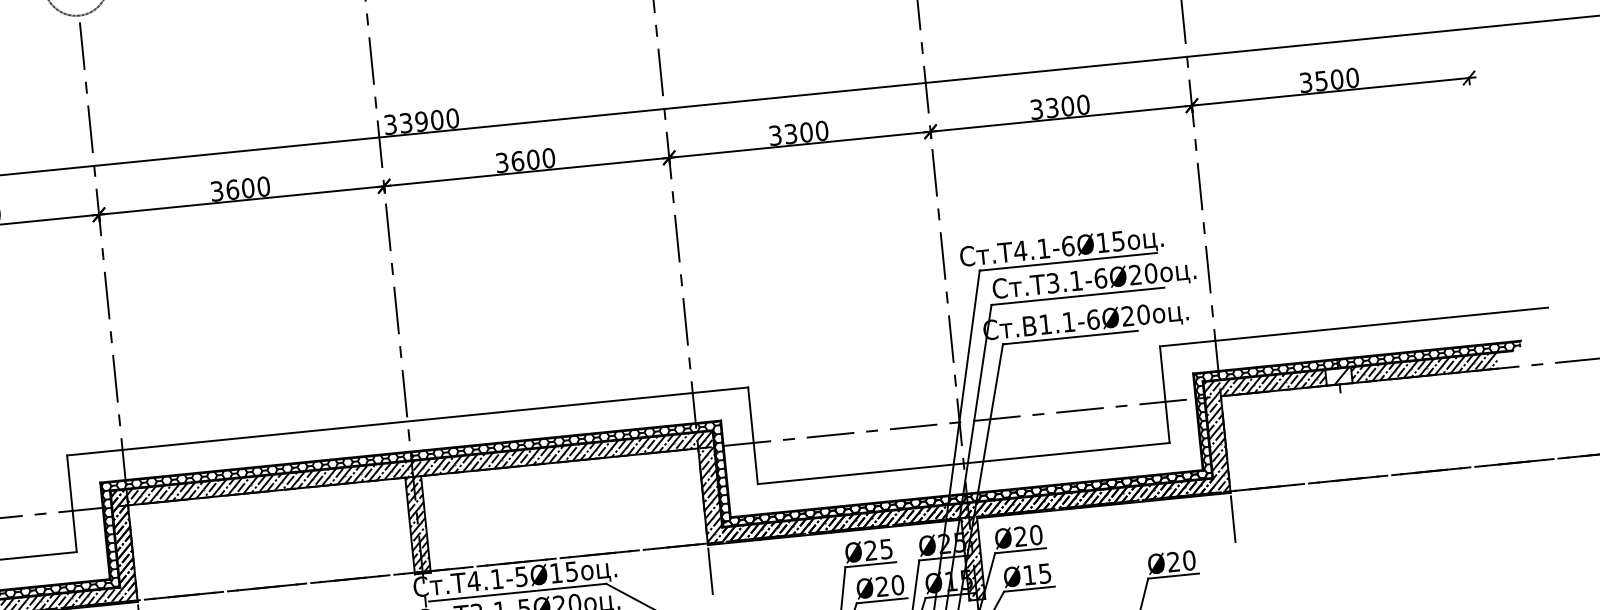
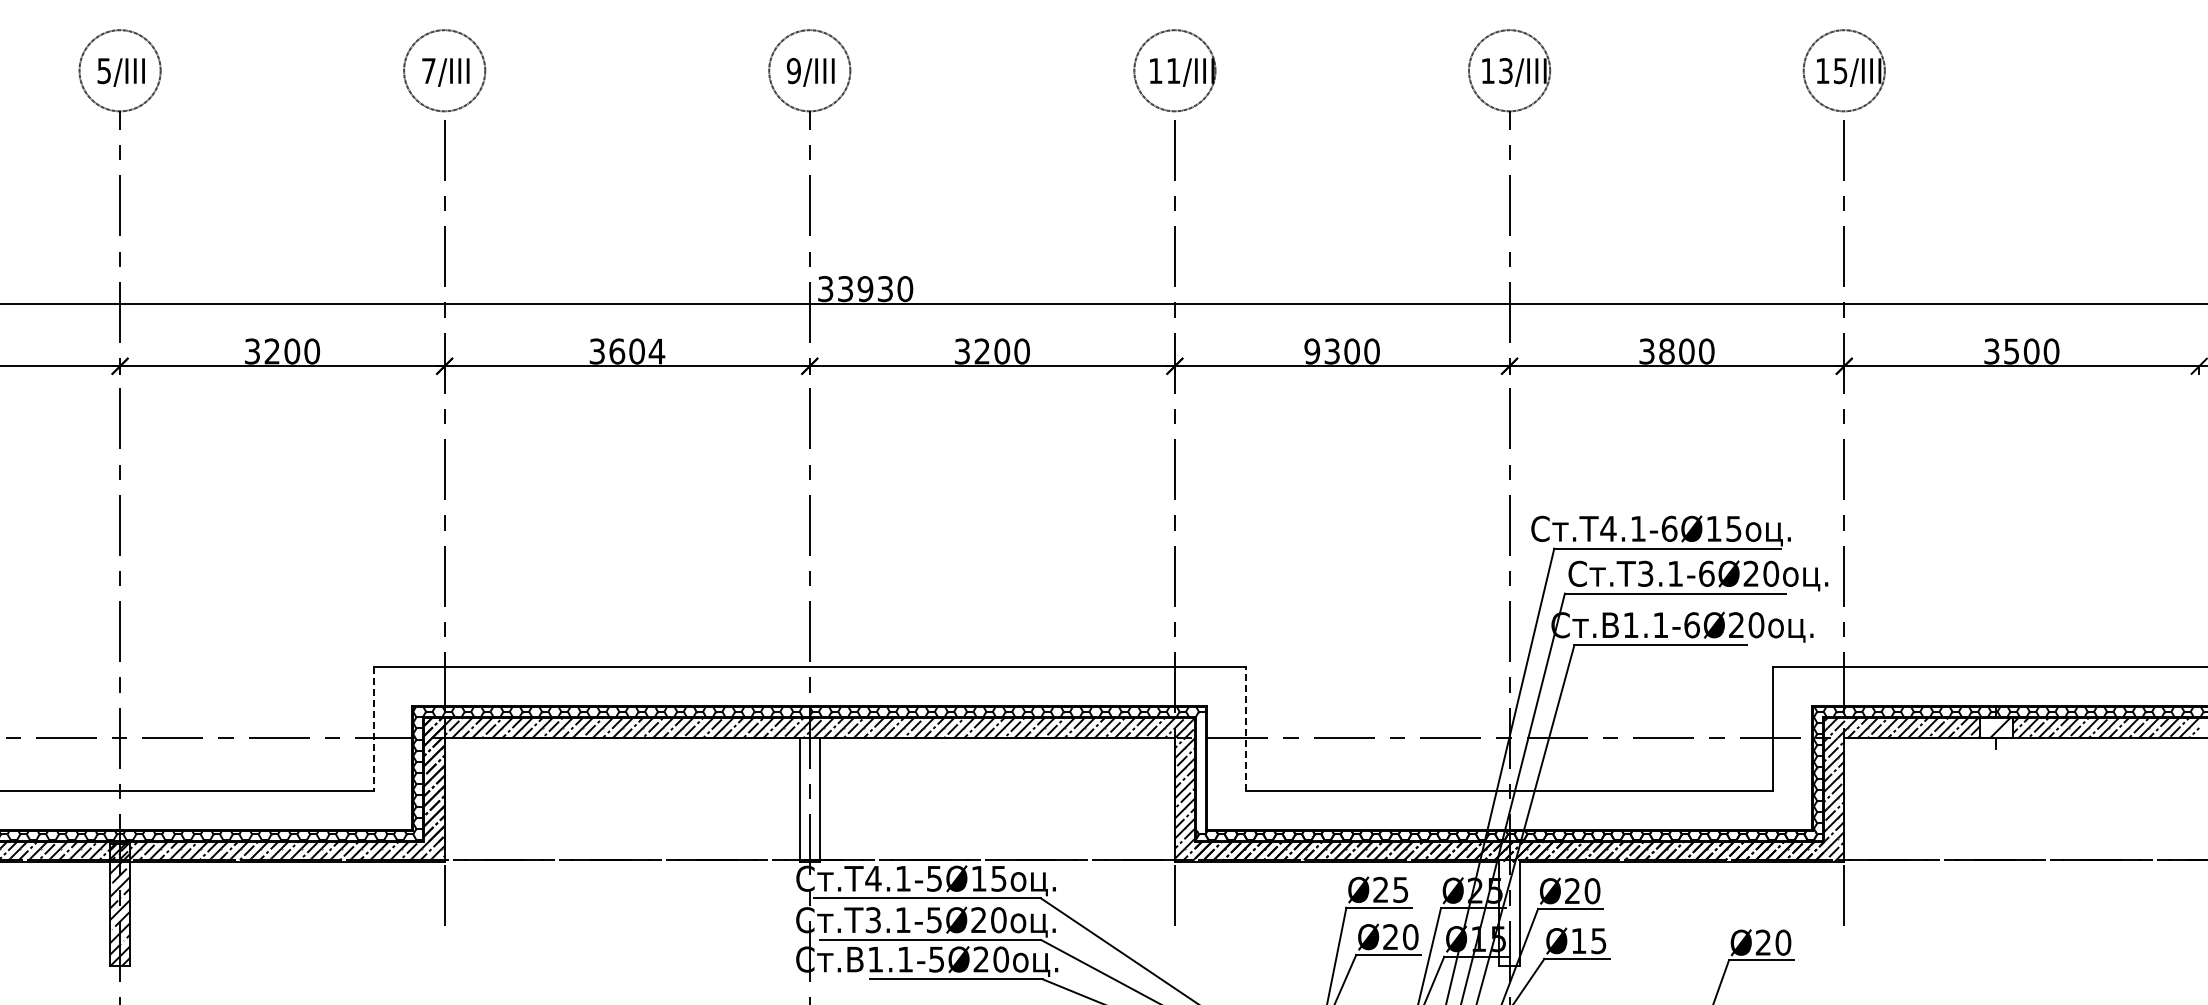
text: (1051, 107) -> (1666, 351), 3300 -> 3800
text: (437, 120) -> (885, 289), 33900 -> 33930
text: (775, 135) -> (1312, 351), 3300 -> 9300
text: (517, 161) -> (982, 351), 3600 -> 3200
text: (263, 186) -> (656, 351), 3600 -> 3604
line: (752, 435) -> (1245, 729), solid -> dashed
hatch: (721, 474) -> (1201, 774), removed
line: (71, 503) -> (373, 729), solid -> dashed
hatch: (417, 525) -> (809, 800), removed
hatch: (973, 559) -> (1509, 913), removed

